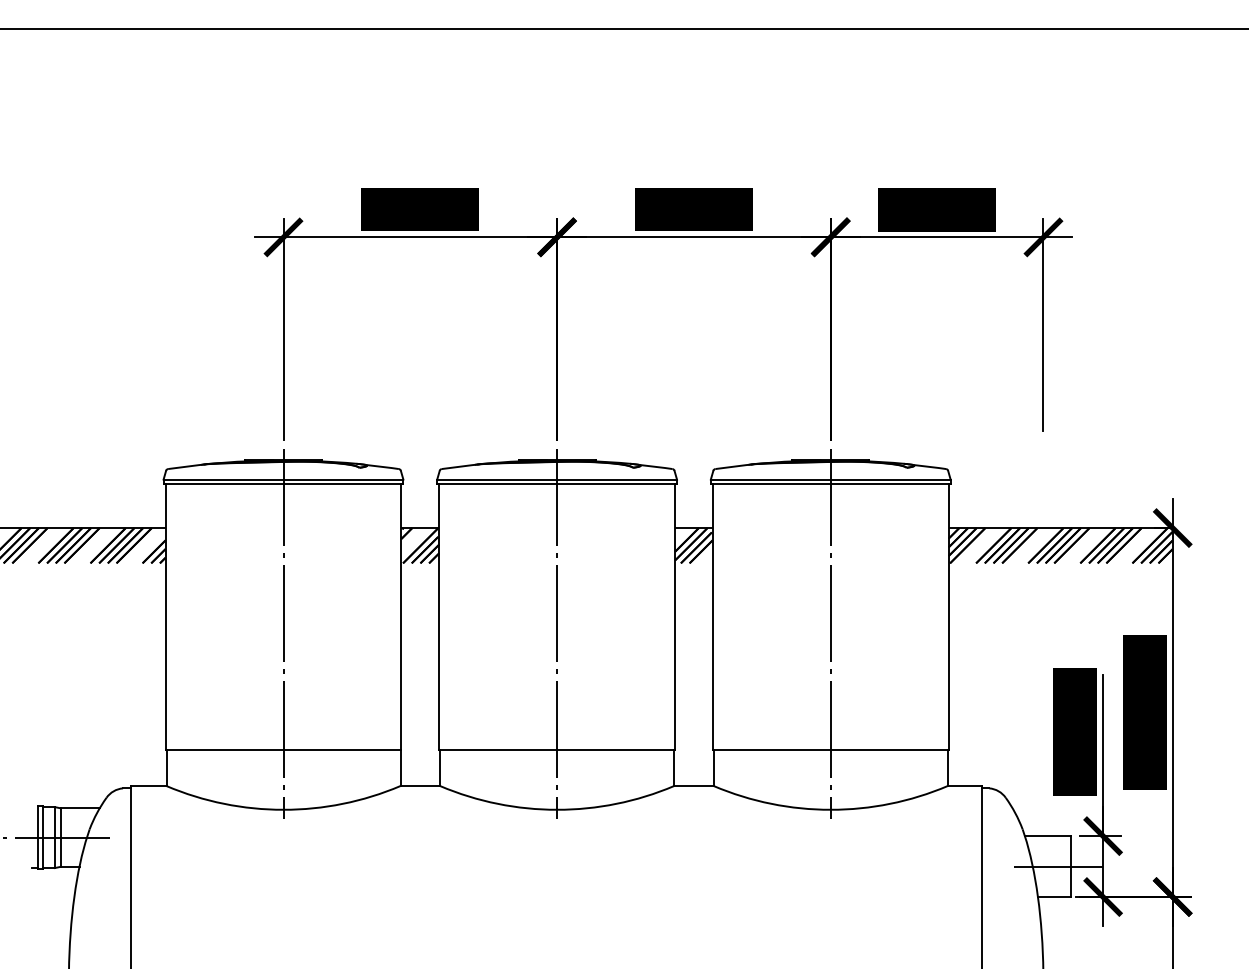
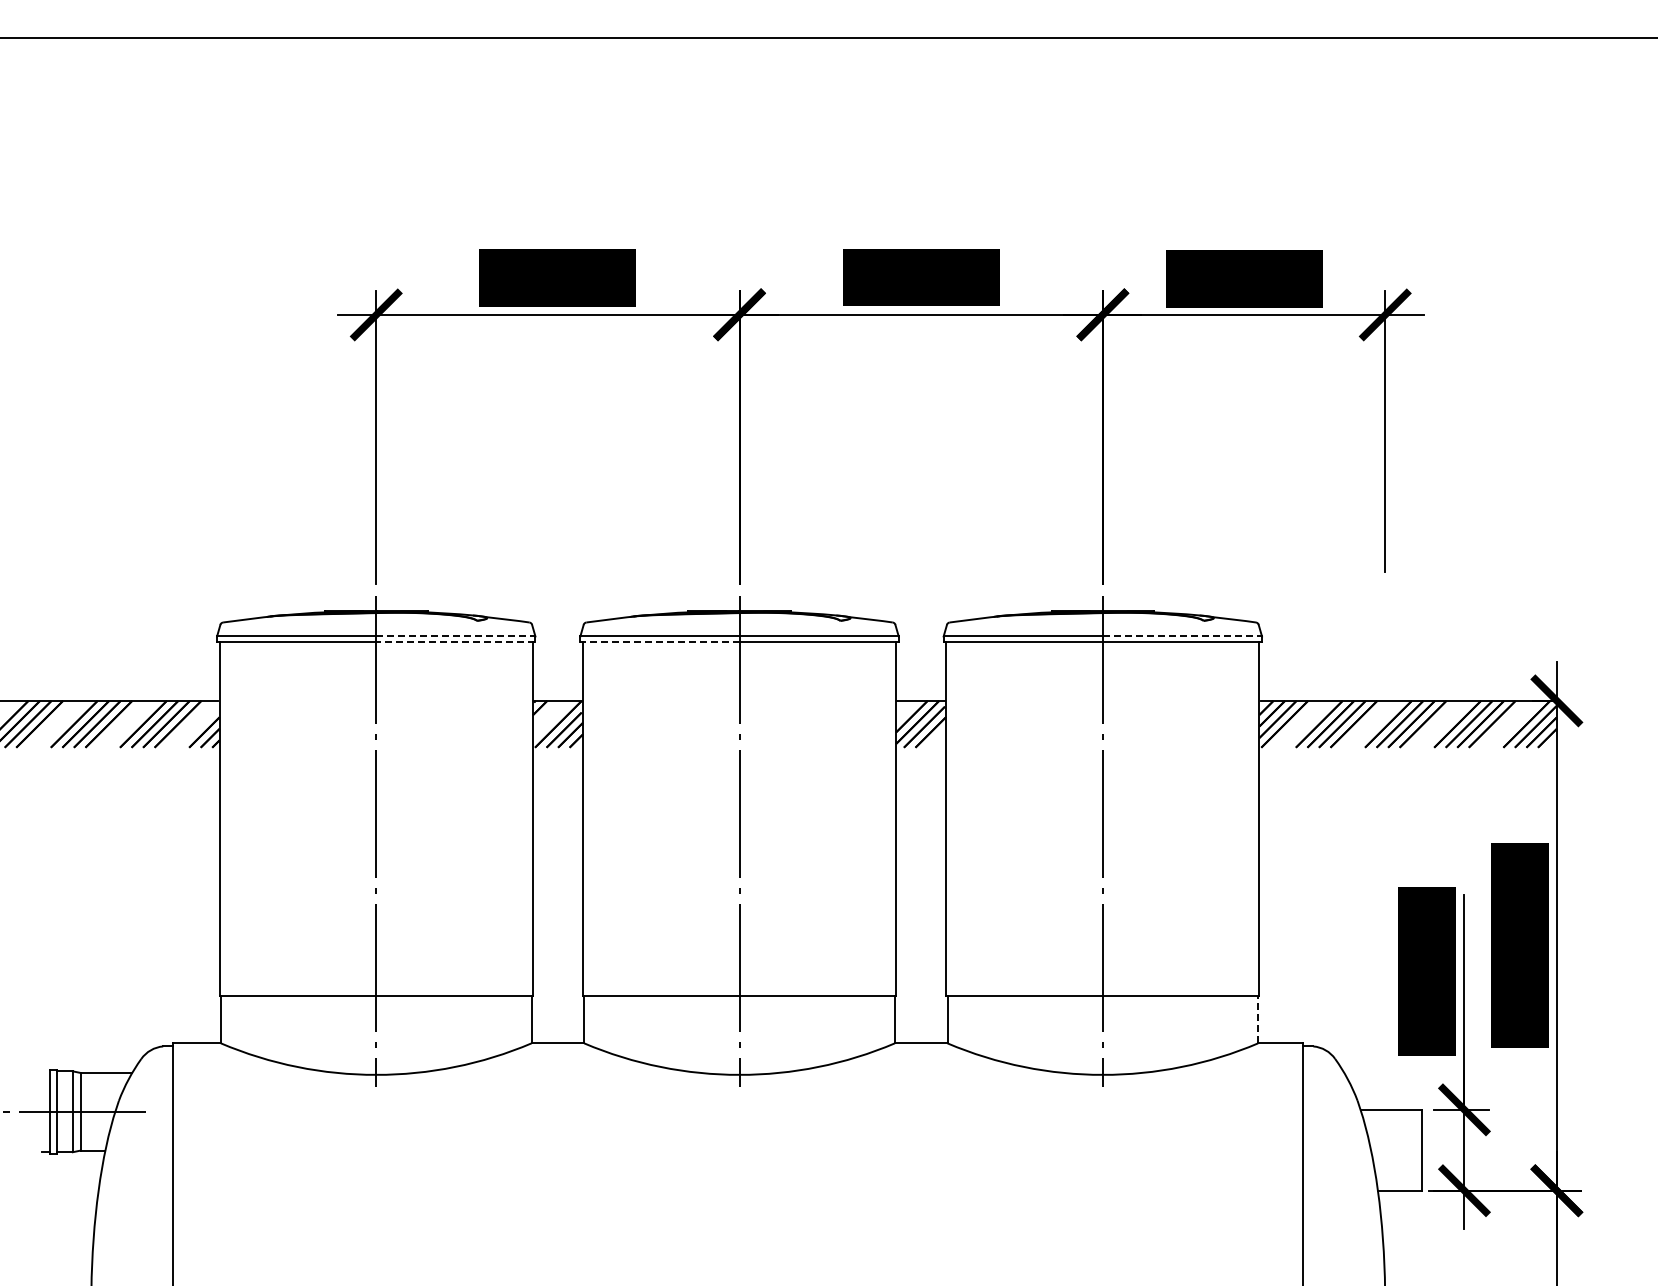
line: (343, 479) -> (455, 636), solid -> dashed
line: (890, 479) -> (1182, 636), solid -> dashed
line: (343, 484) -> (455, 642), solid -> dashed
line: (496, 484) -> (659, 642), solid -> dashed
line: (947, 768) -> (1258, 1019), solid -> dashed
line: (1057, 866) -> (1404, 1150), removed

